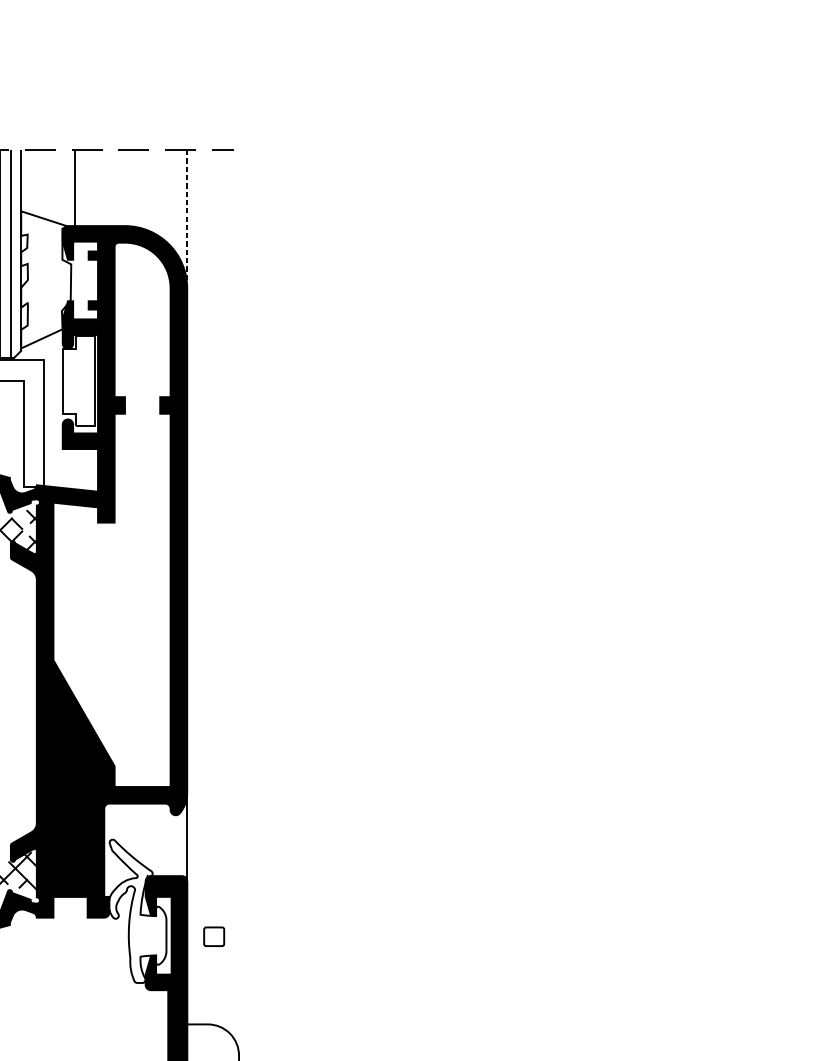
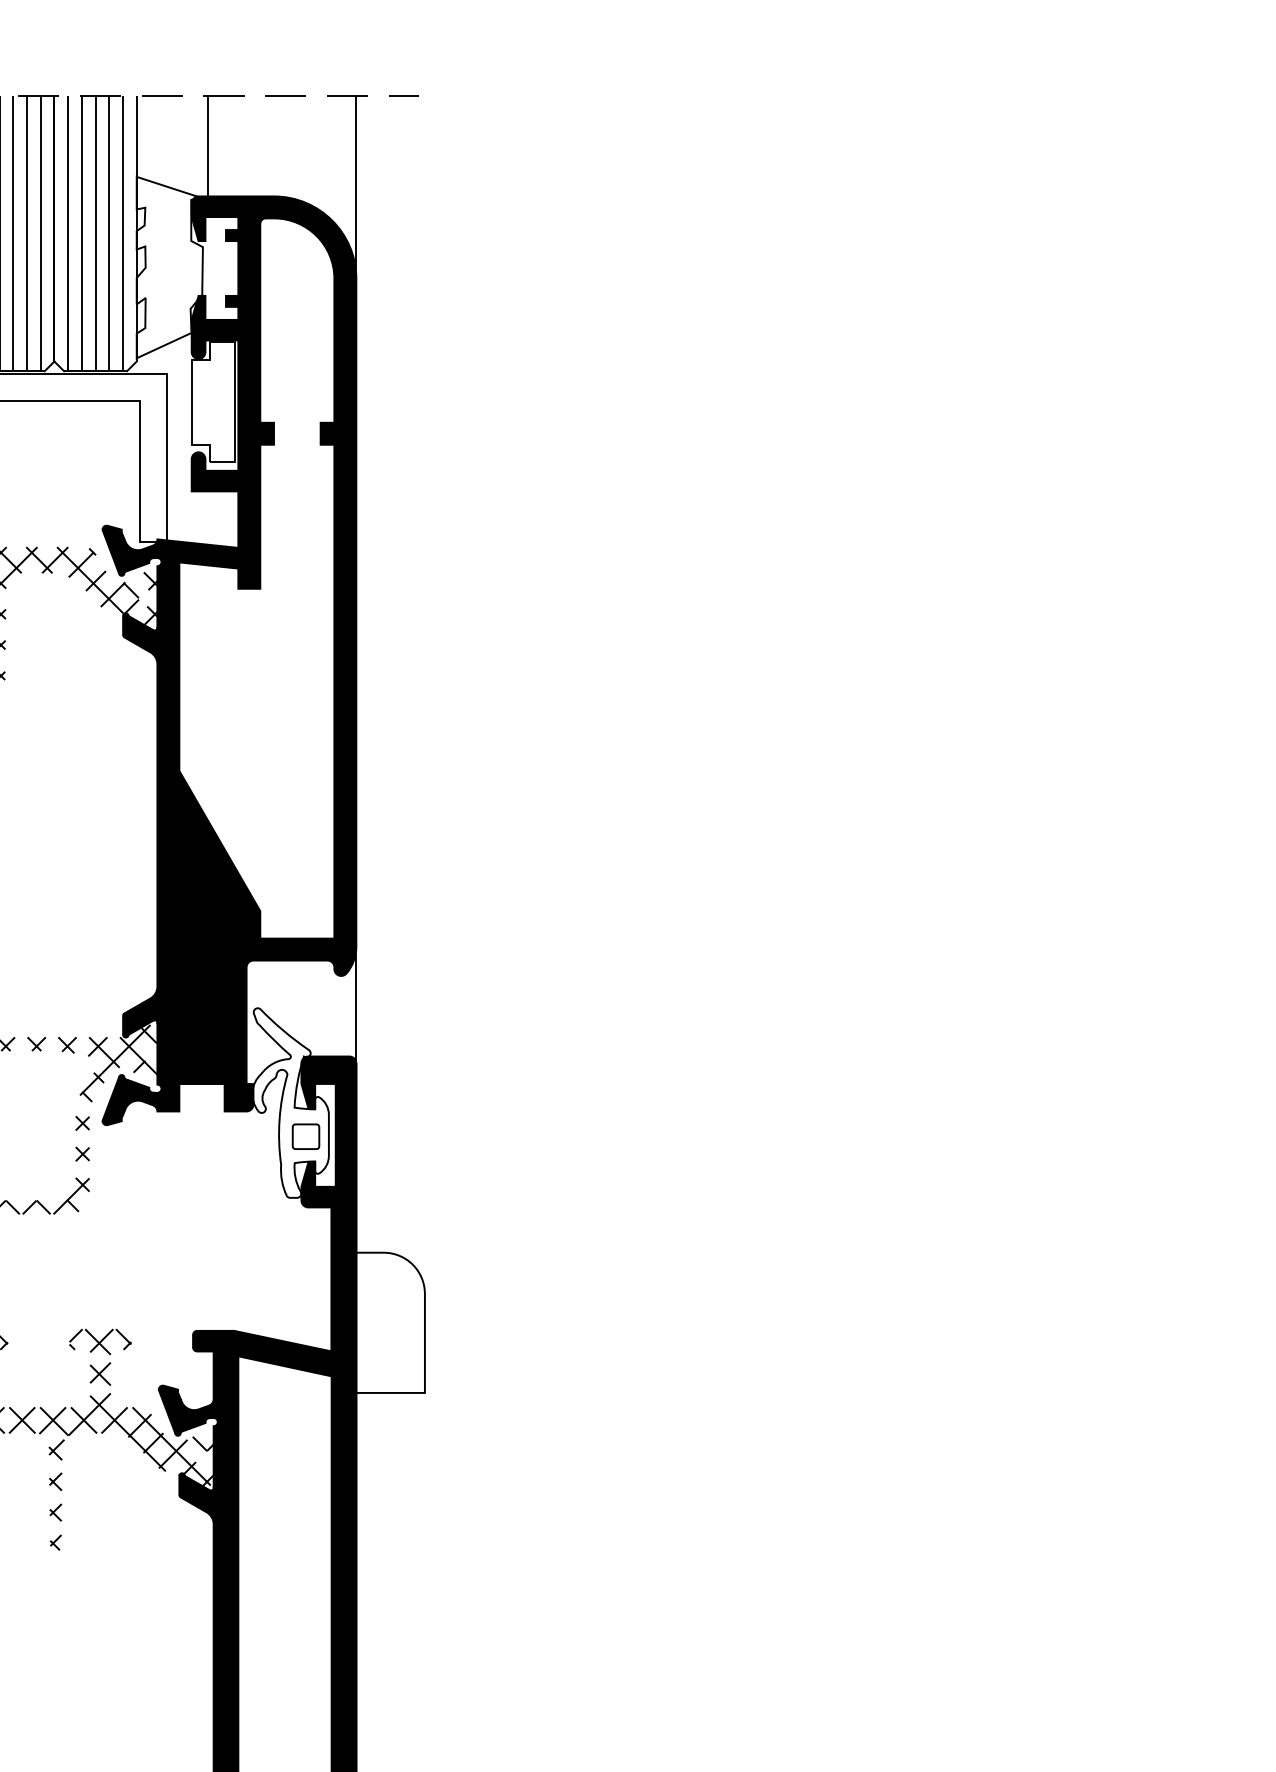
line: (187, 218) -> (356, 186), dashed -> solid
part: (213, 936) -> (305, 1136), moved

